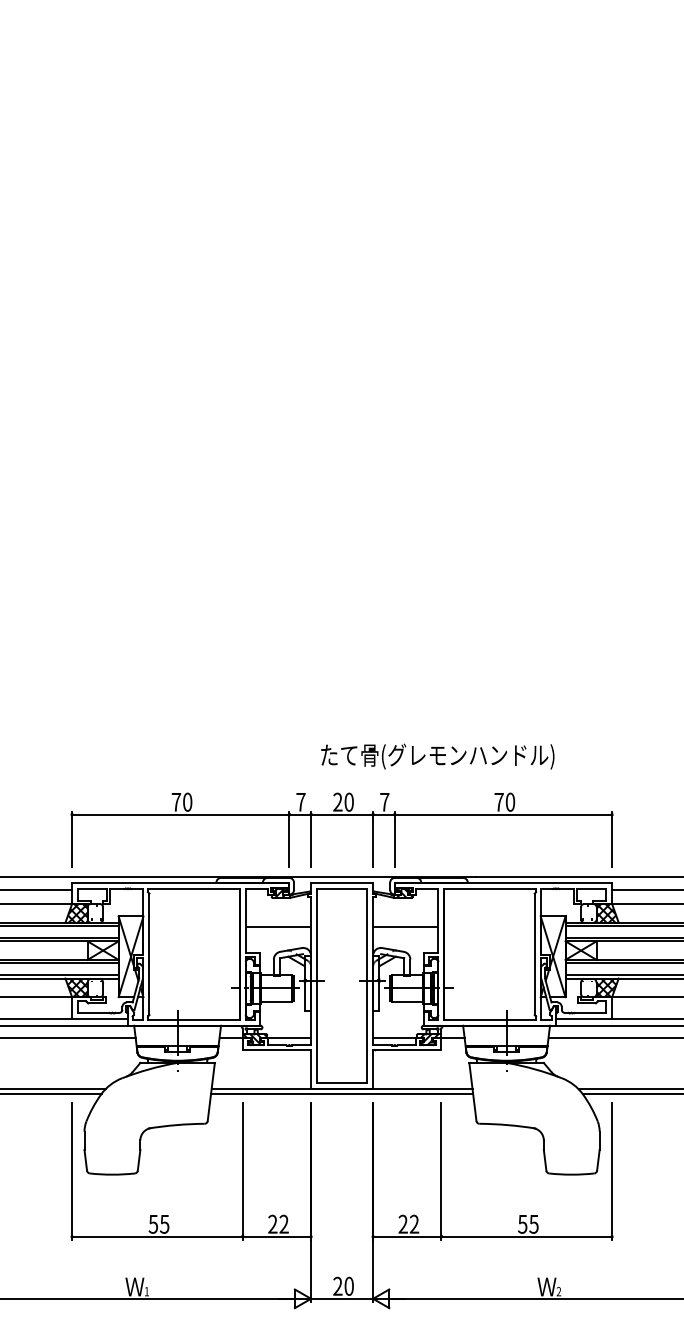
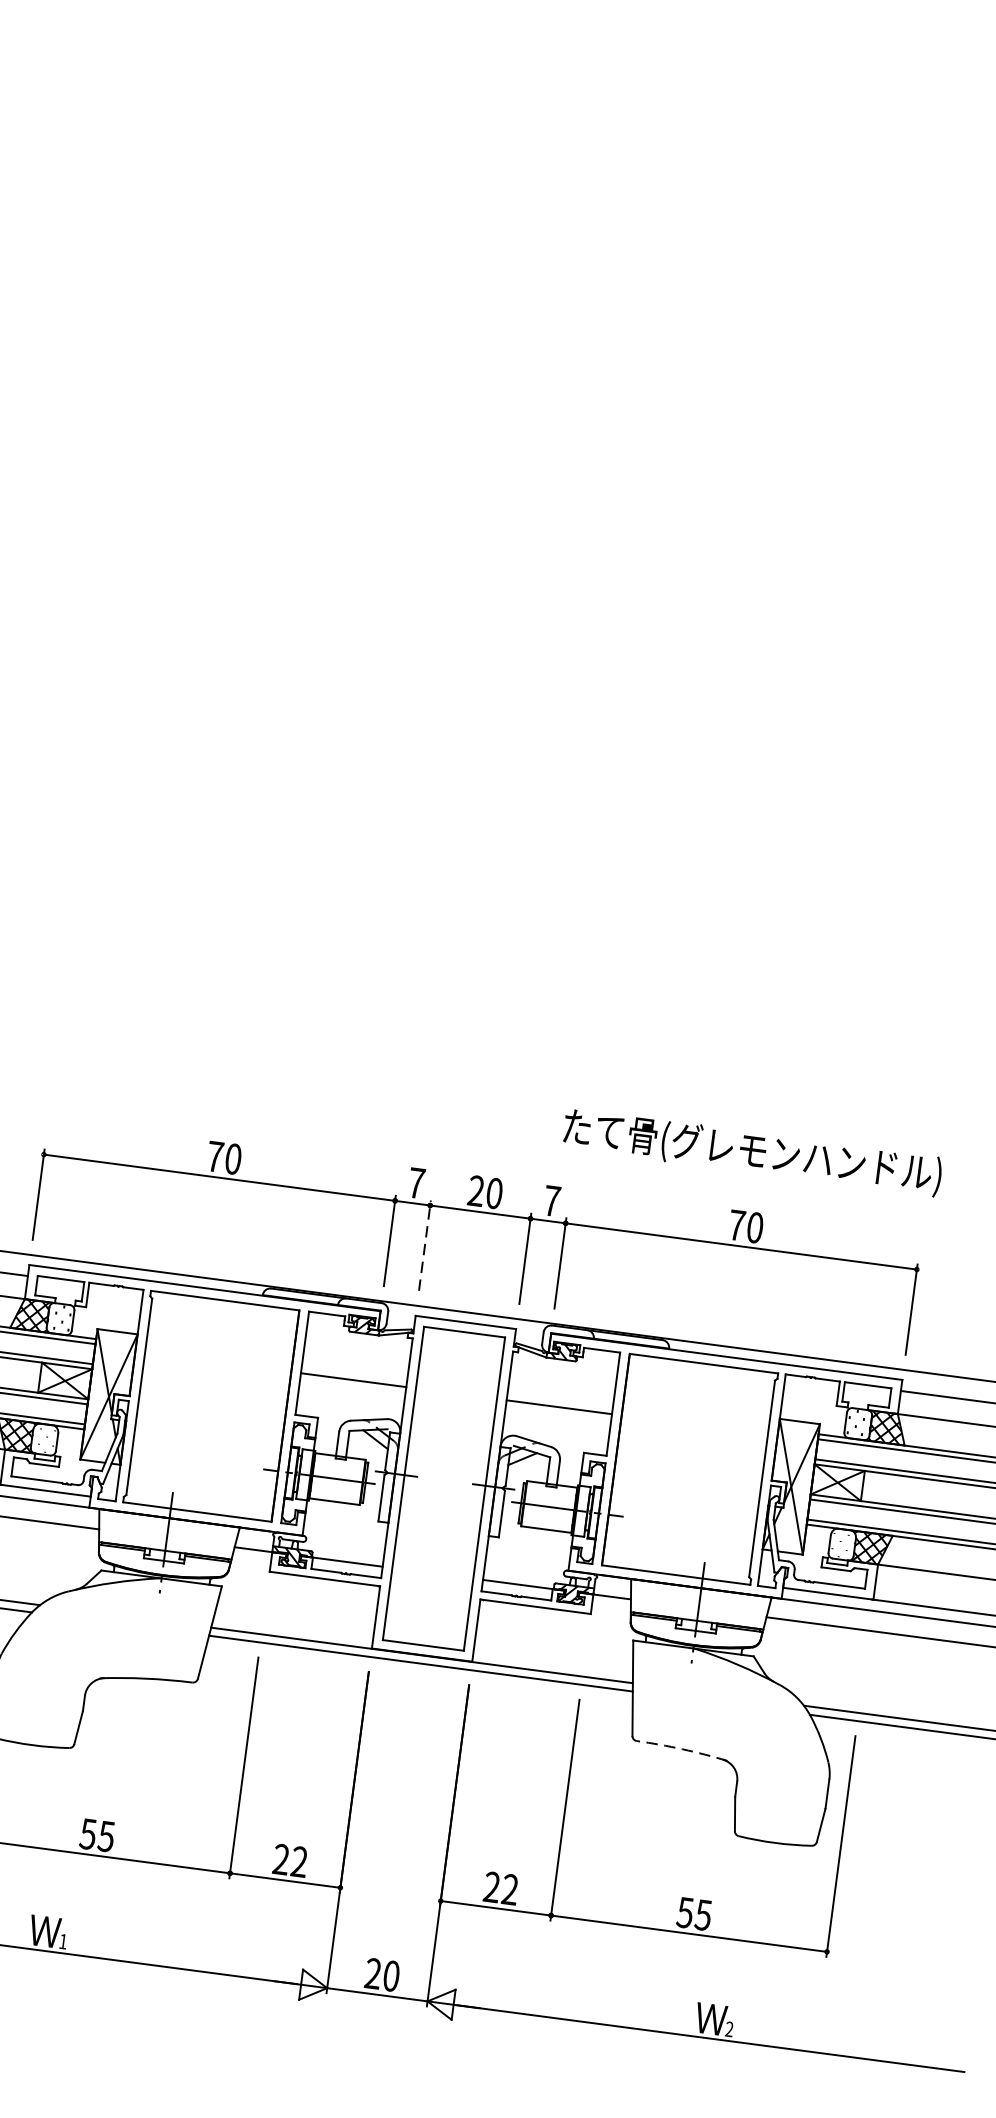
text: (437, 756) -> (752, 1152), moved
line: (311, 839) -> (425, 1245), solid -> dashed
arc: (508, 1125) -> (683, 1749), solid -> dashed

